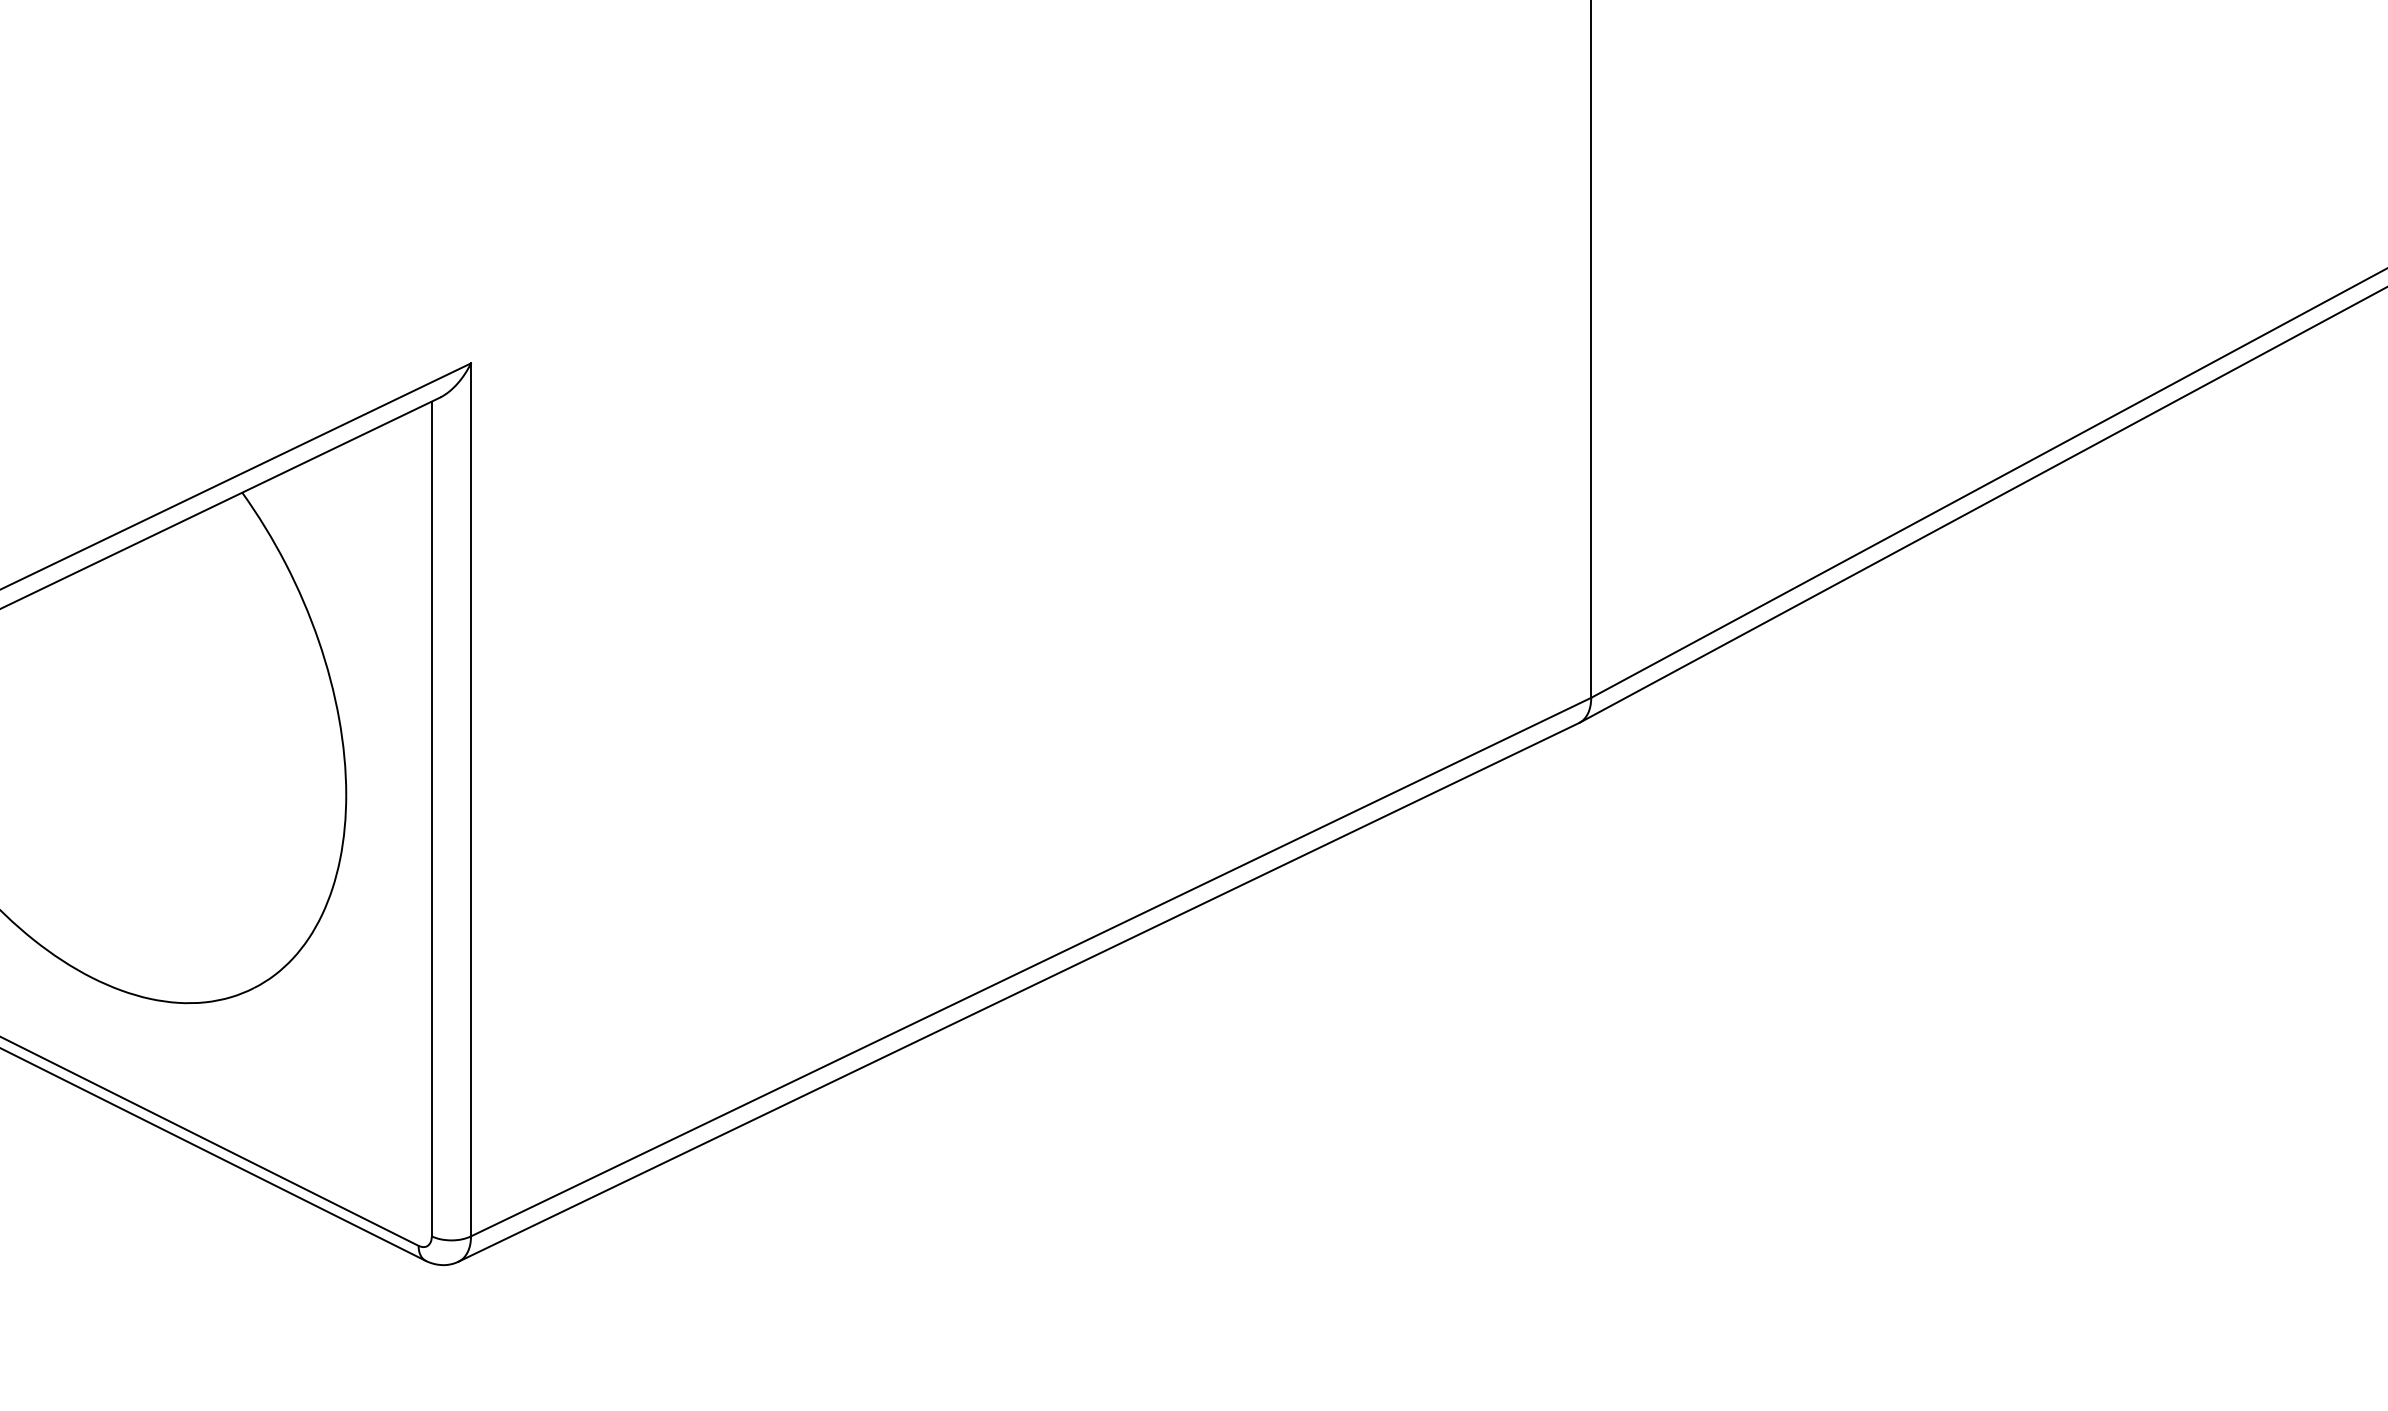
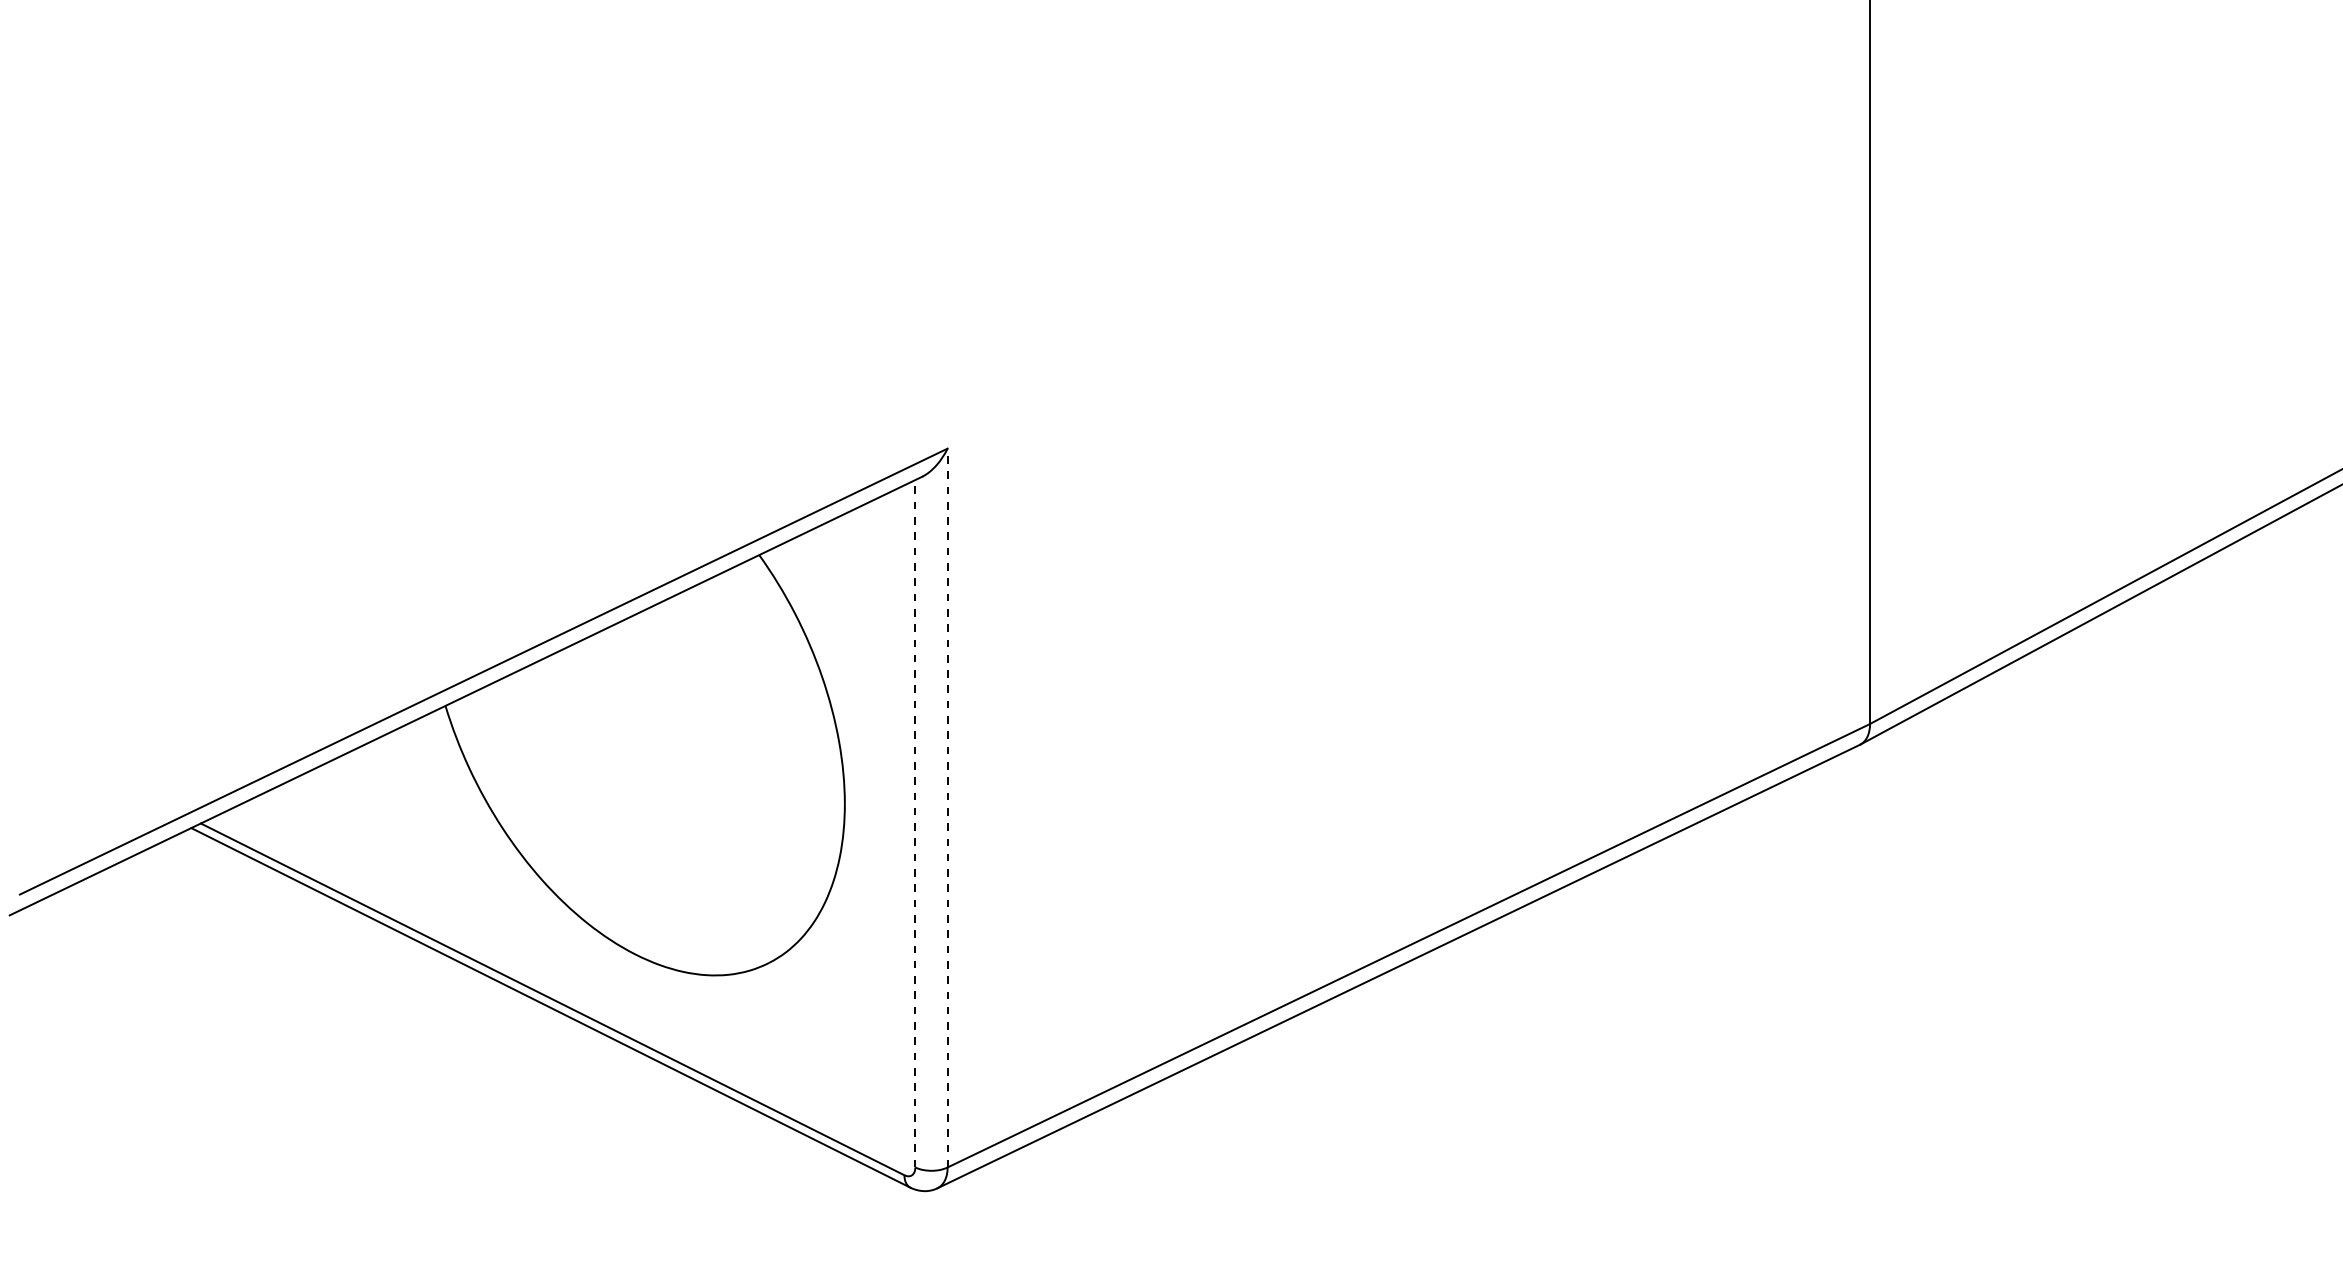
line: (470, 799) -> (947, 807), solid -> dashed
line: (432, 818) -> (915, 823), solid -> dashed

